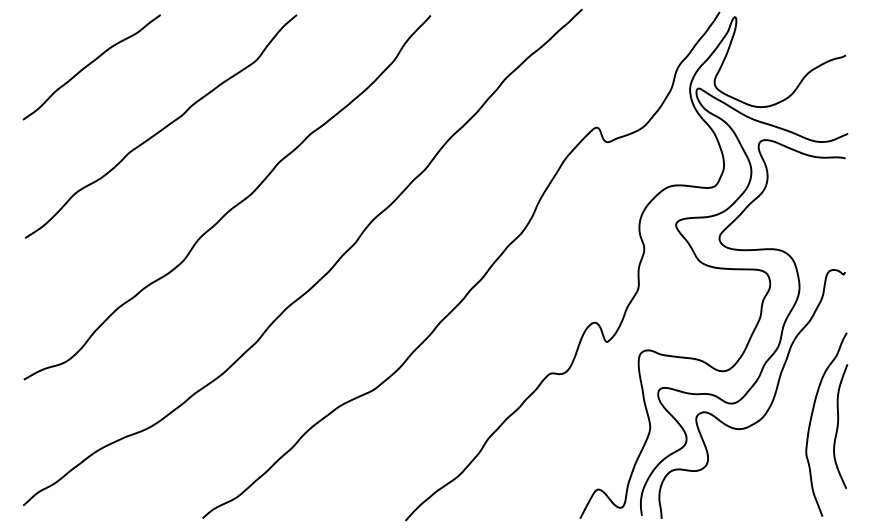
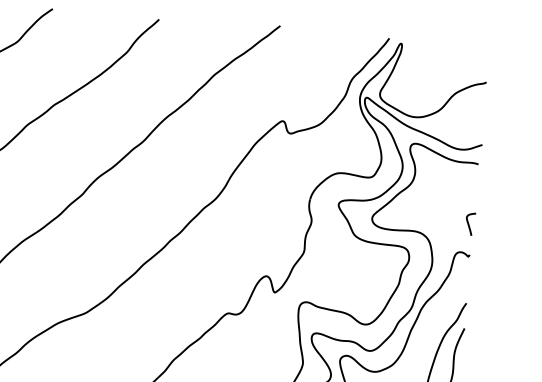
curve: (841, 234) -> (469, 224), added

